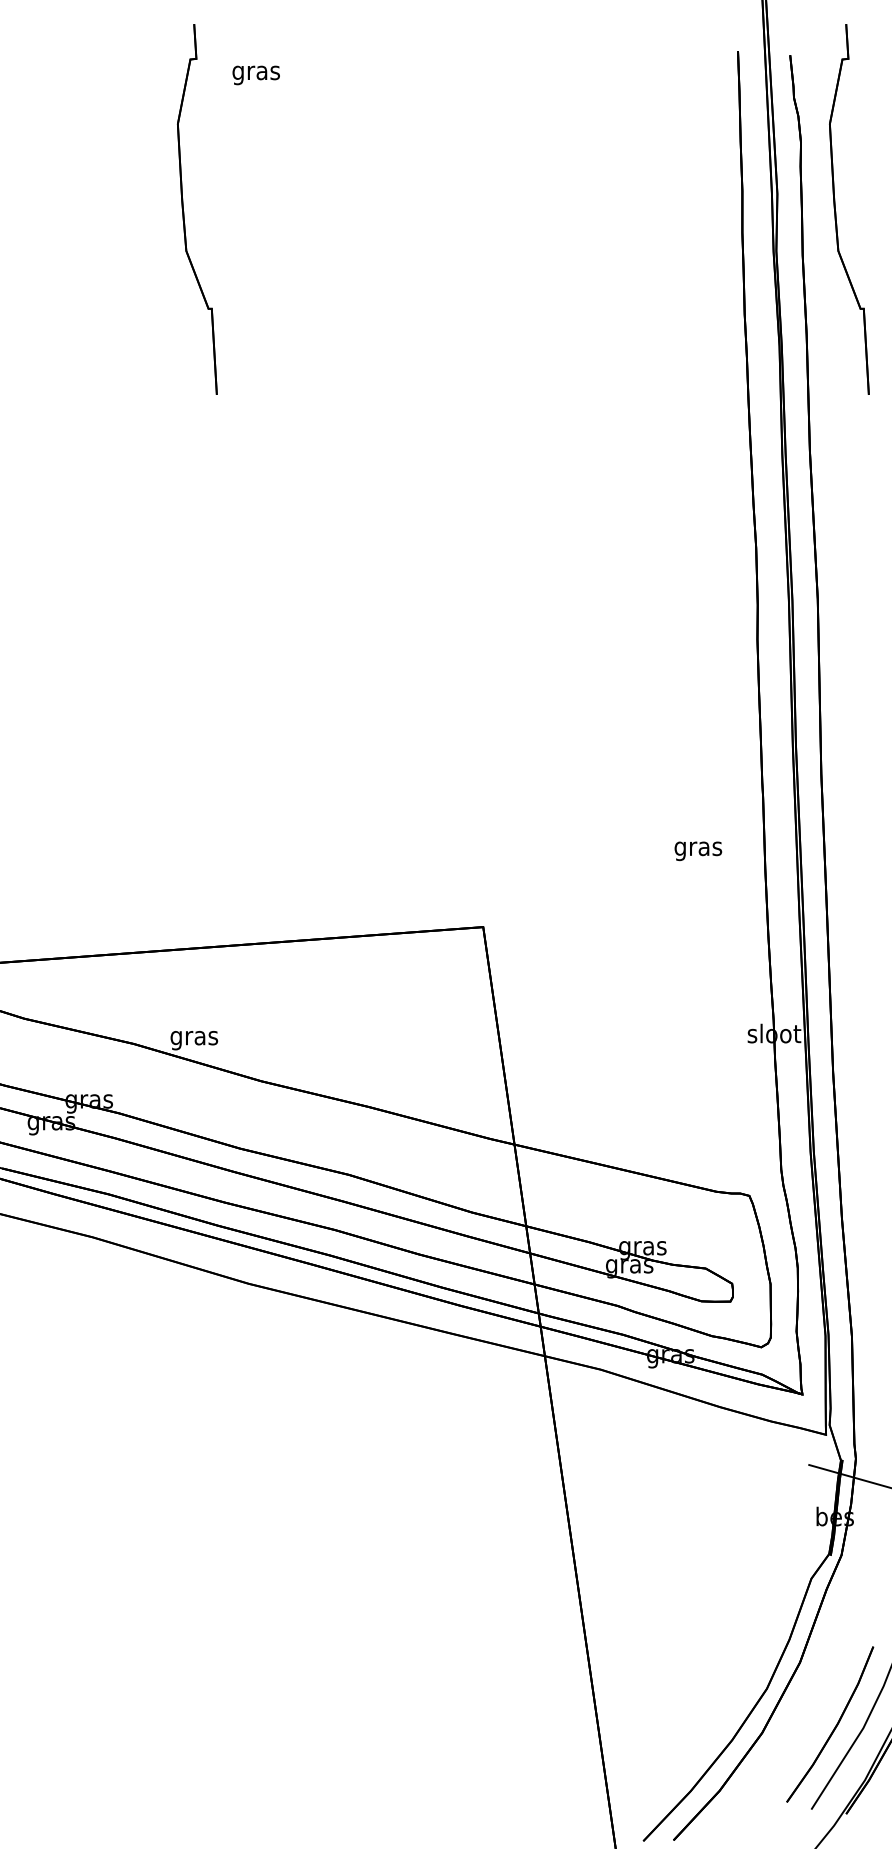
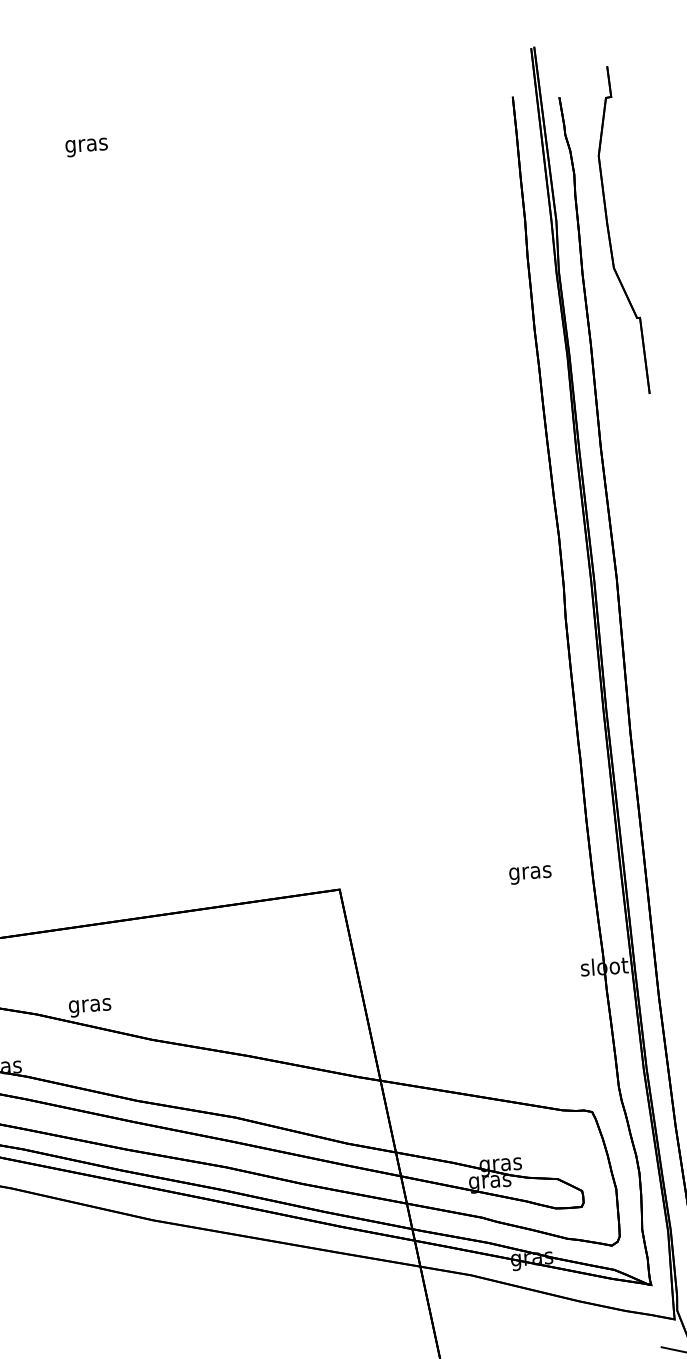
part: (184, 211) -> (31, 272), removed
text: (698, 851) -> (530, 875), moved

